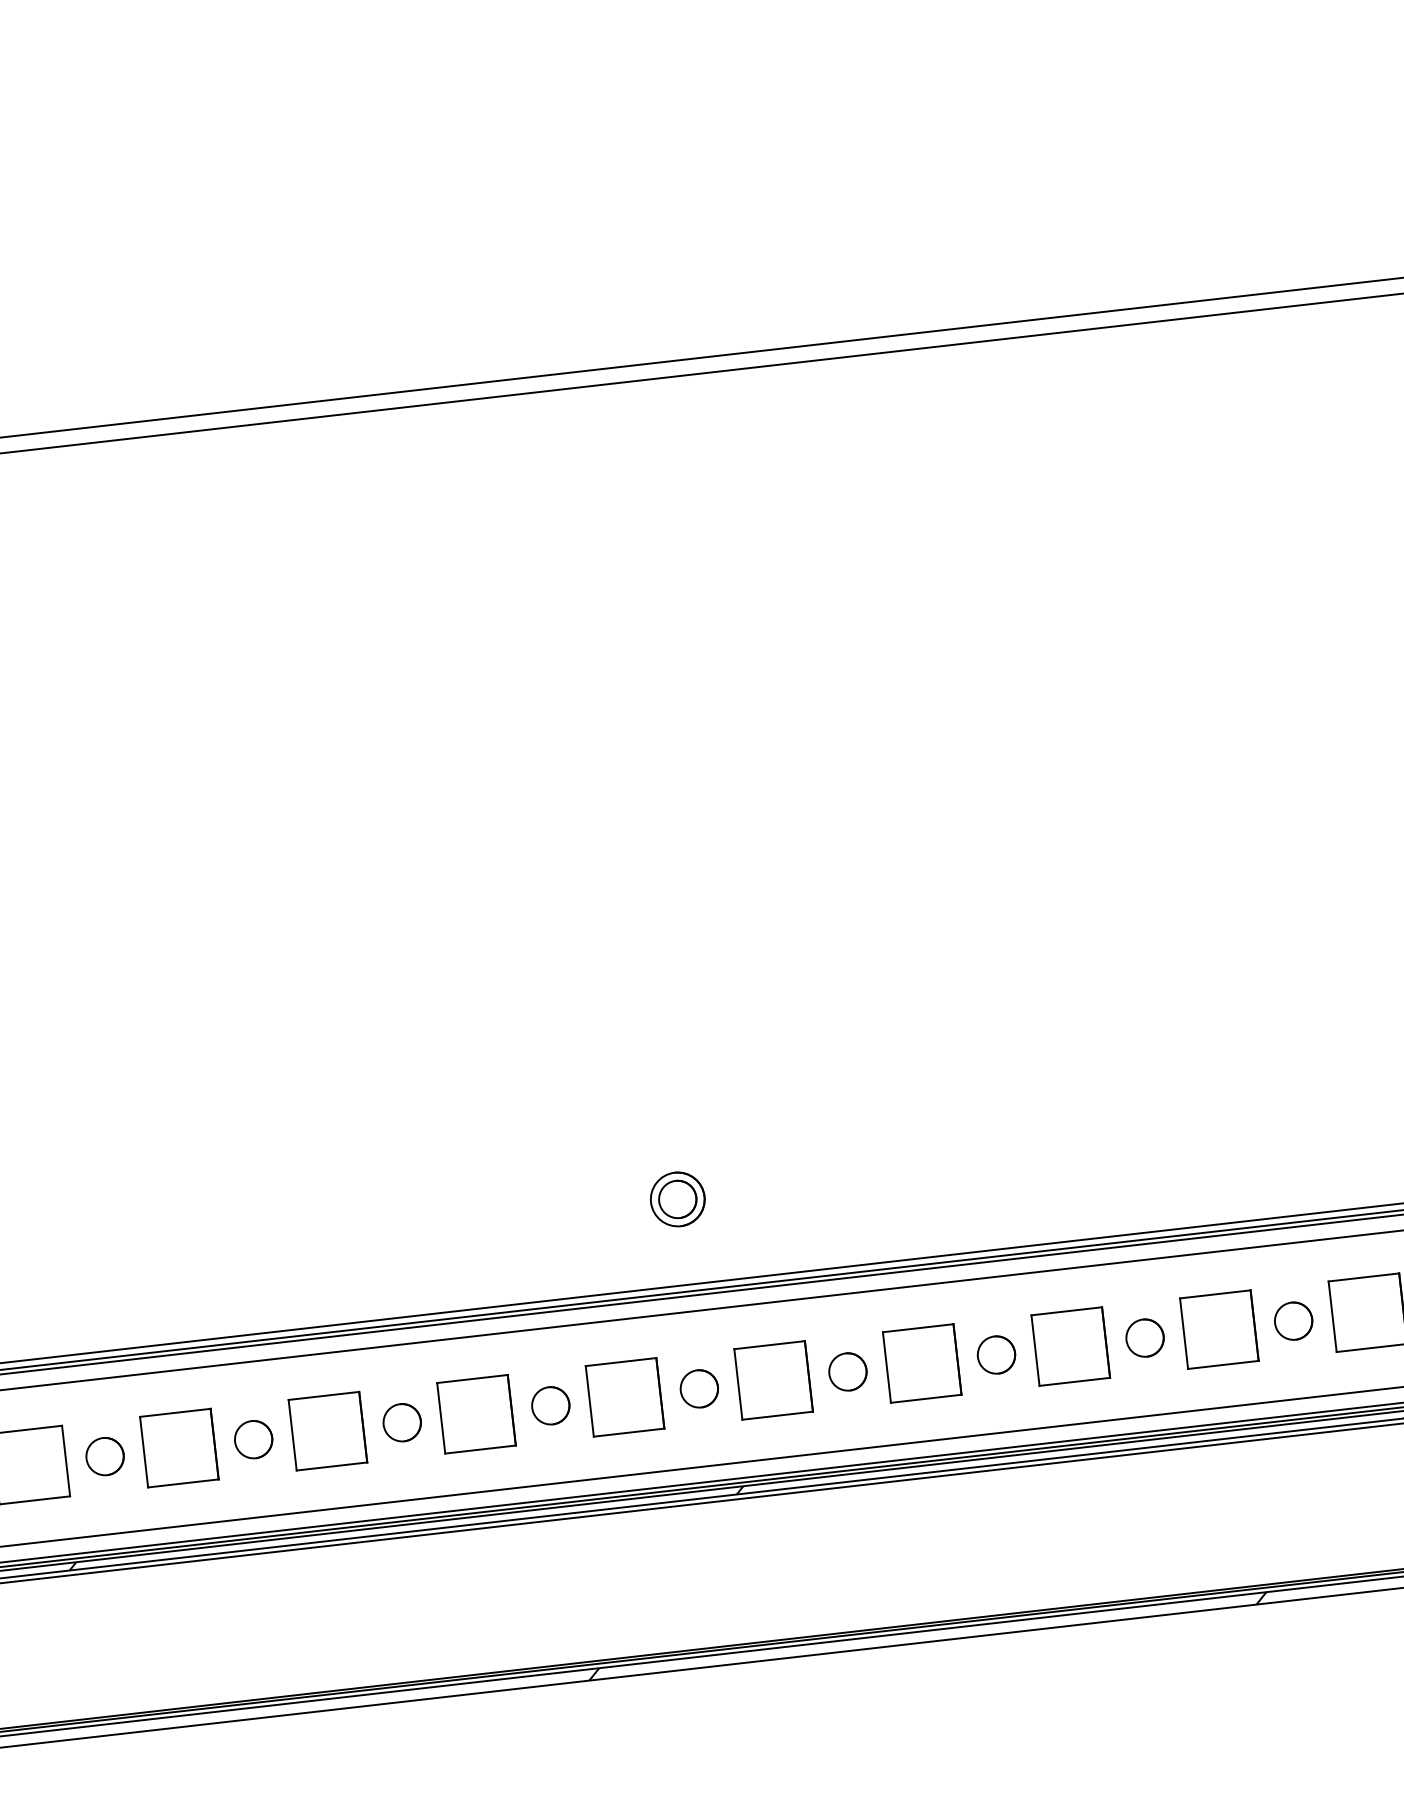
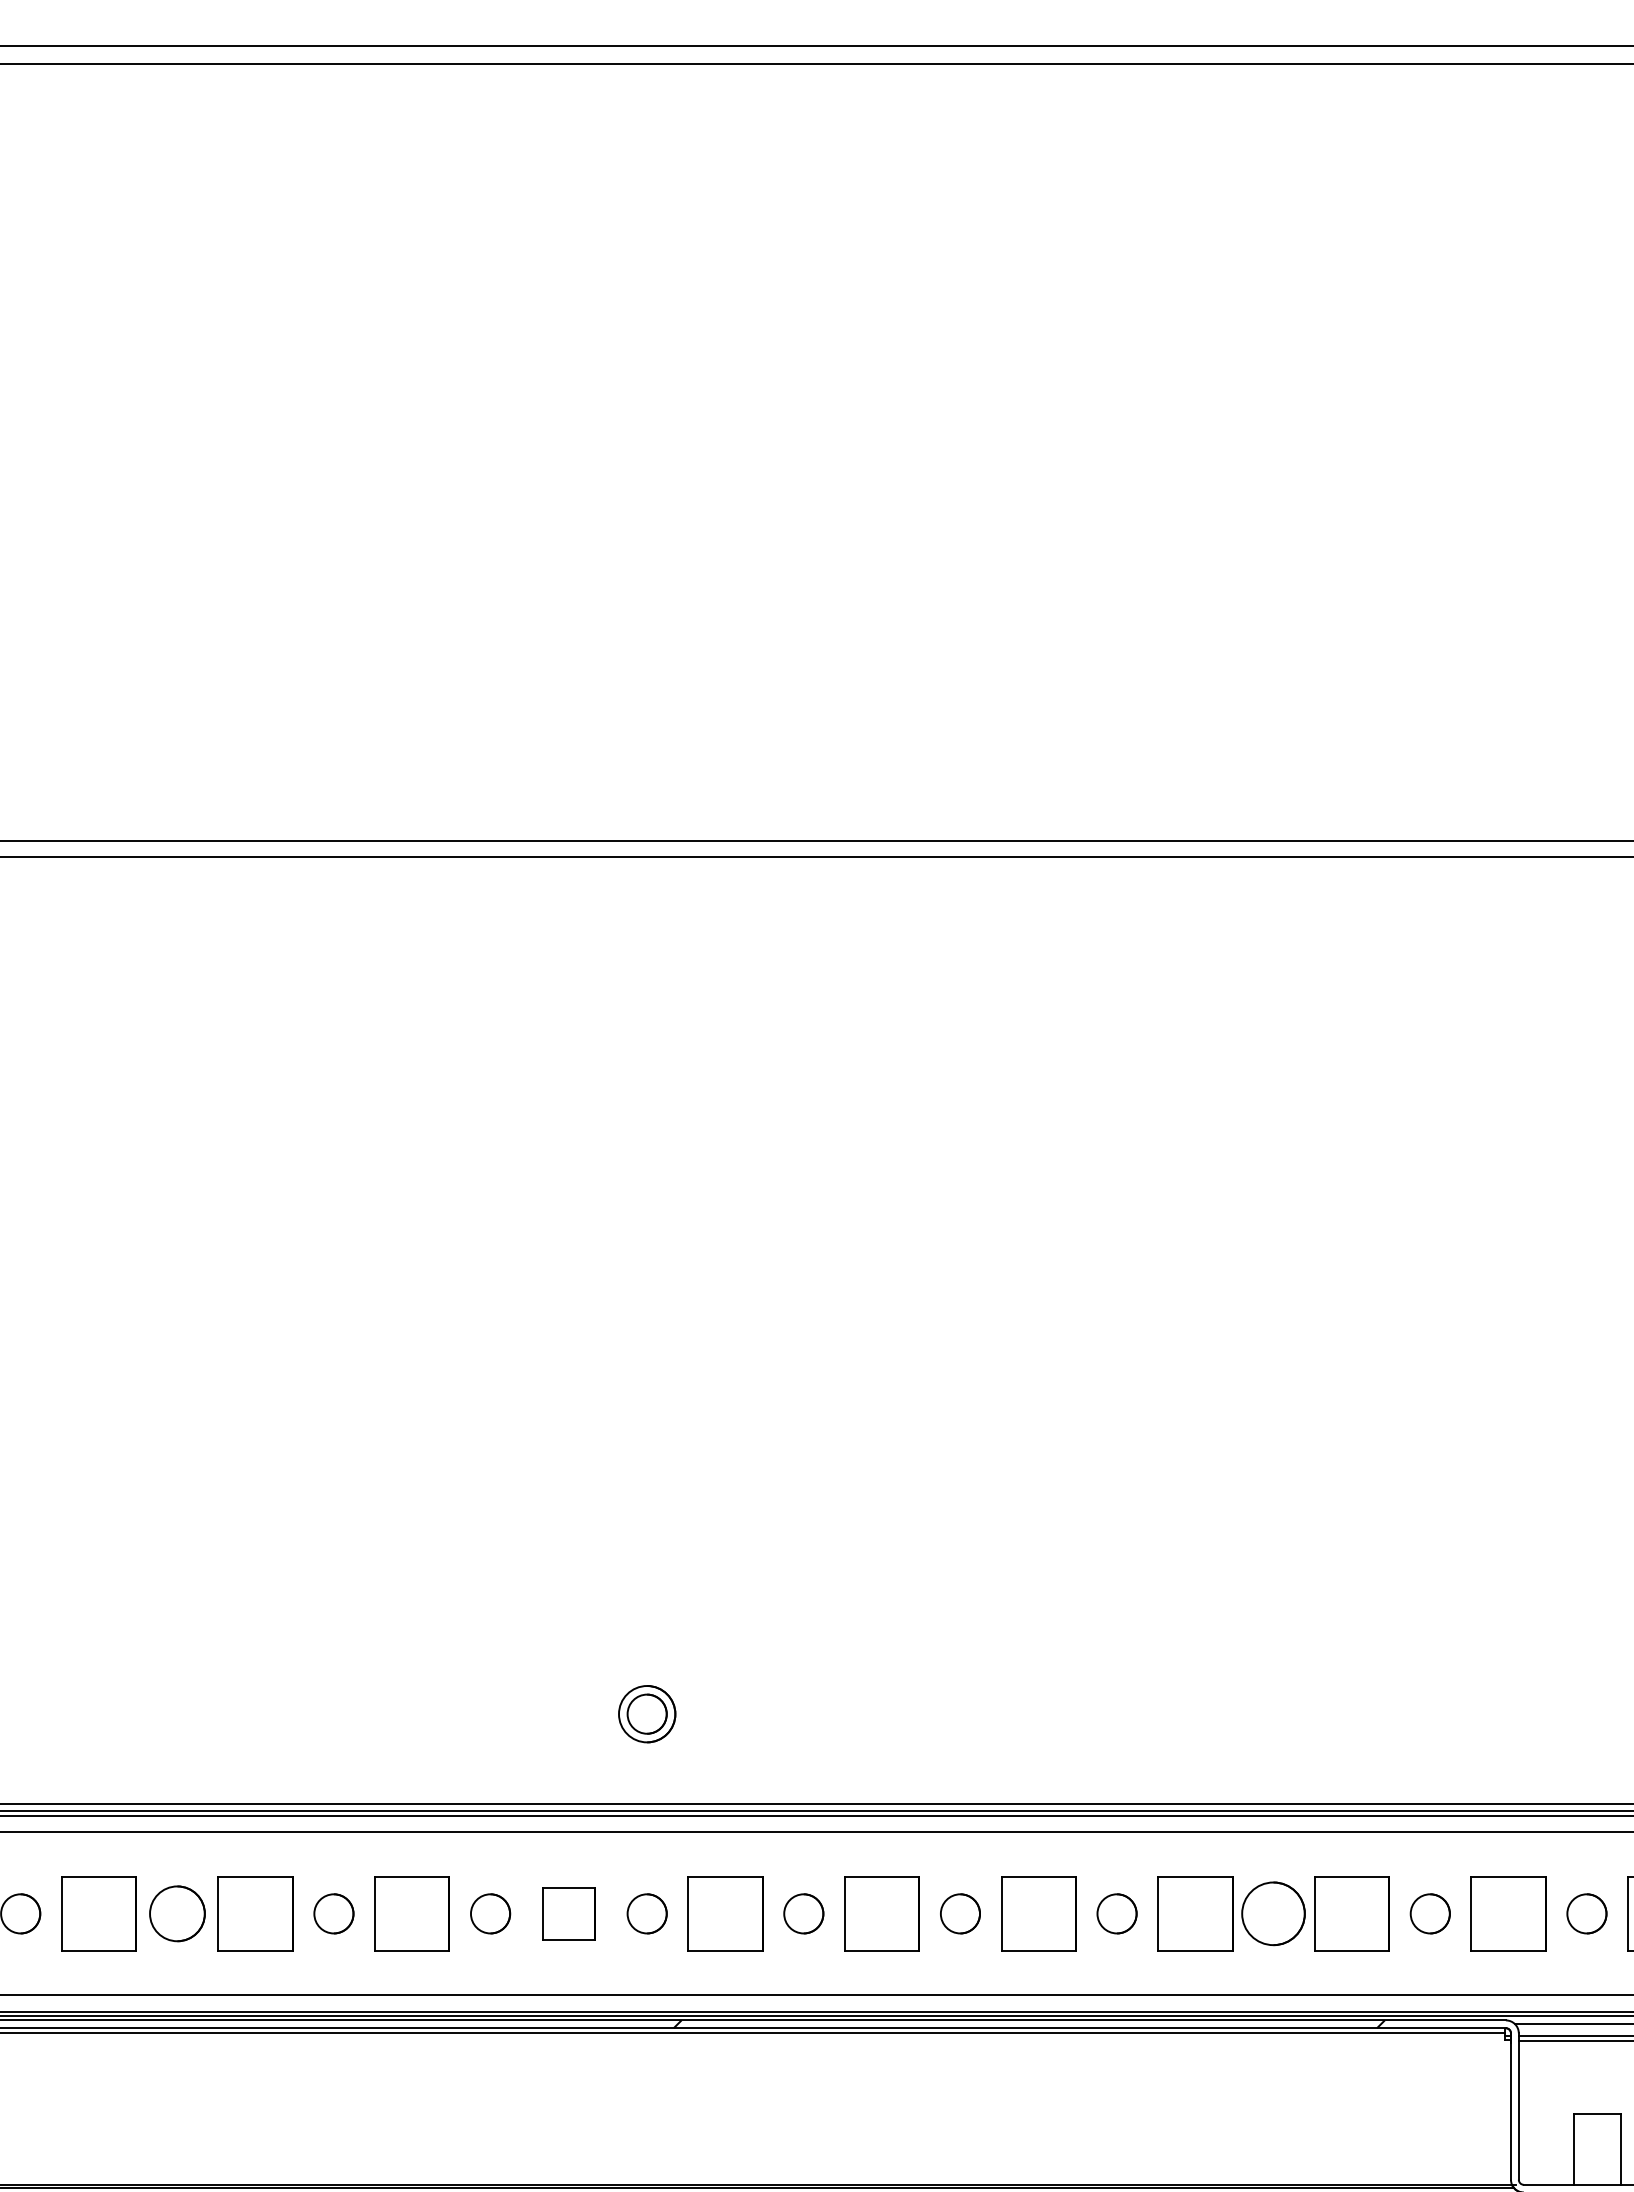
circle: (1293, 1320) -> (1273, 1913), size x1.6
part: (624, 1397) -> (568, 1913), size x0.7
circle: (252, 1439) -> (176, 1913), size x1.4

